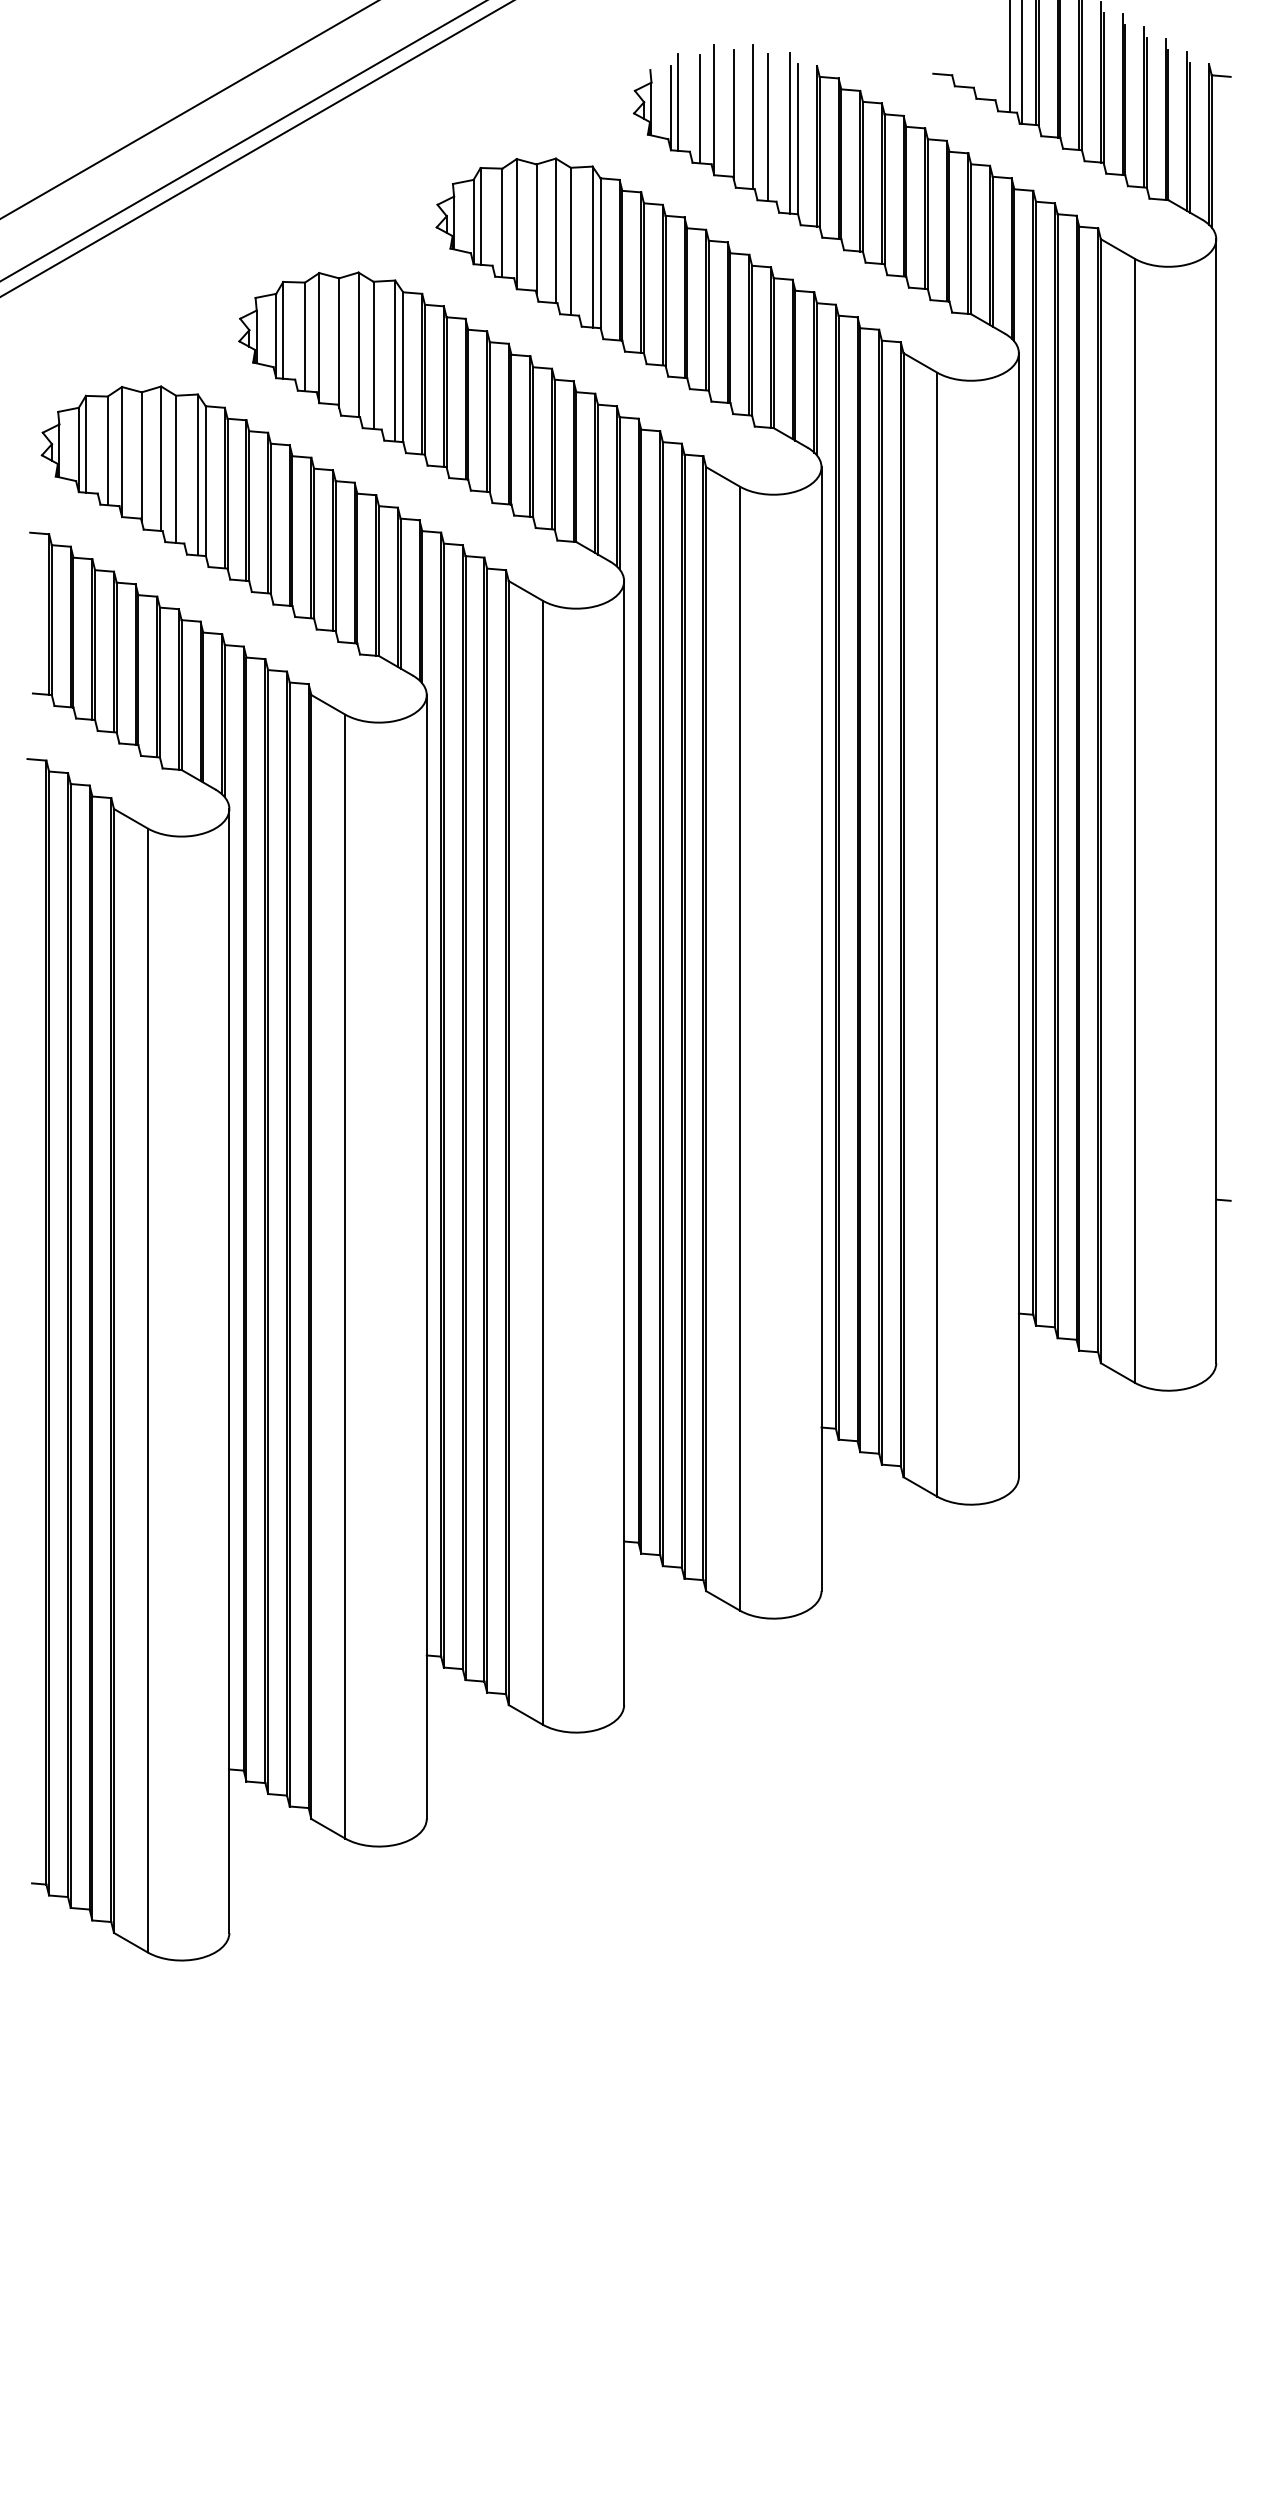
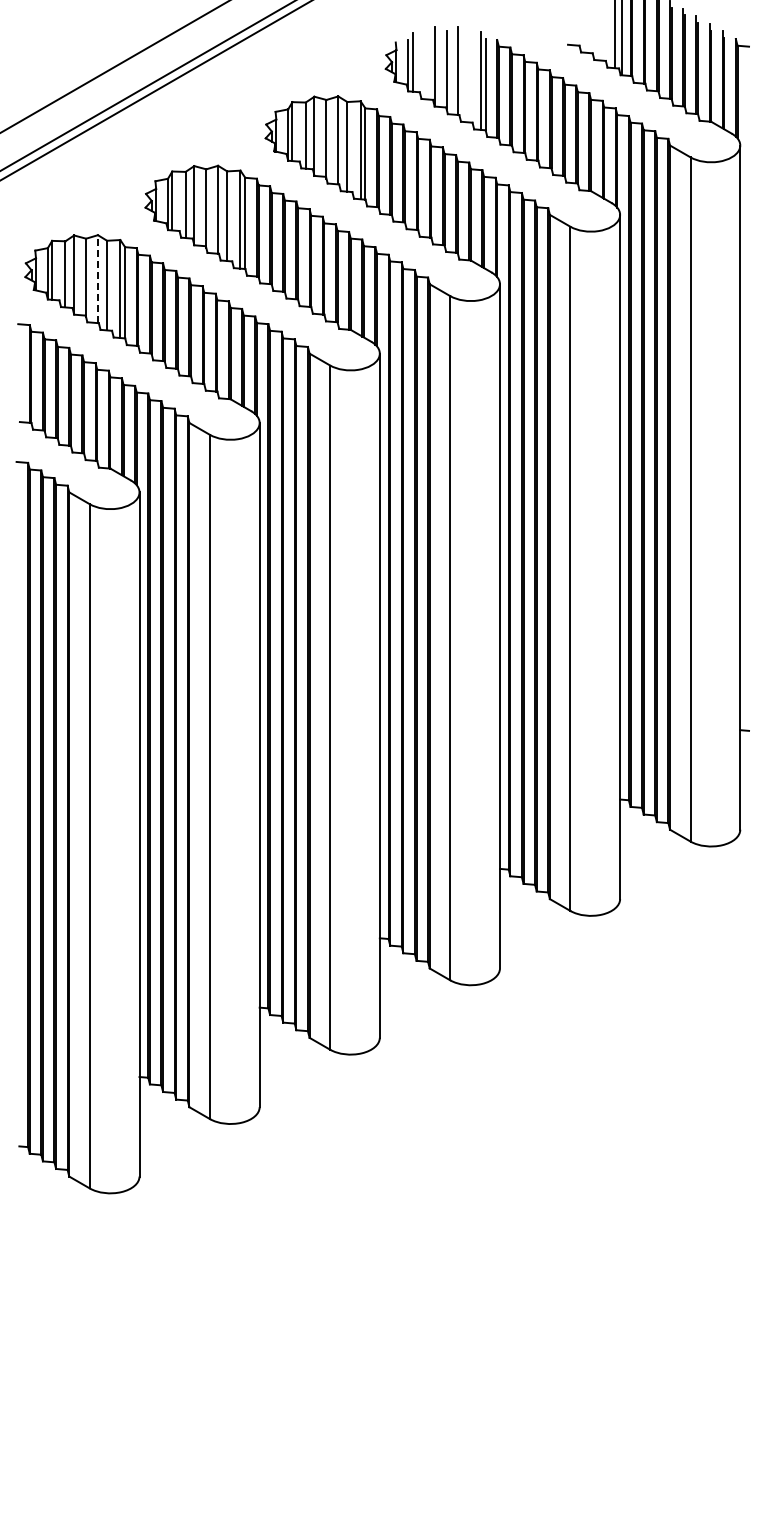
line: (699, 109) -> (425, 66), removed
line: (768, 127) -> (467, 77), removed
line: (160, 459) -> (97, 279), solid -> dashed

